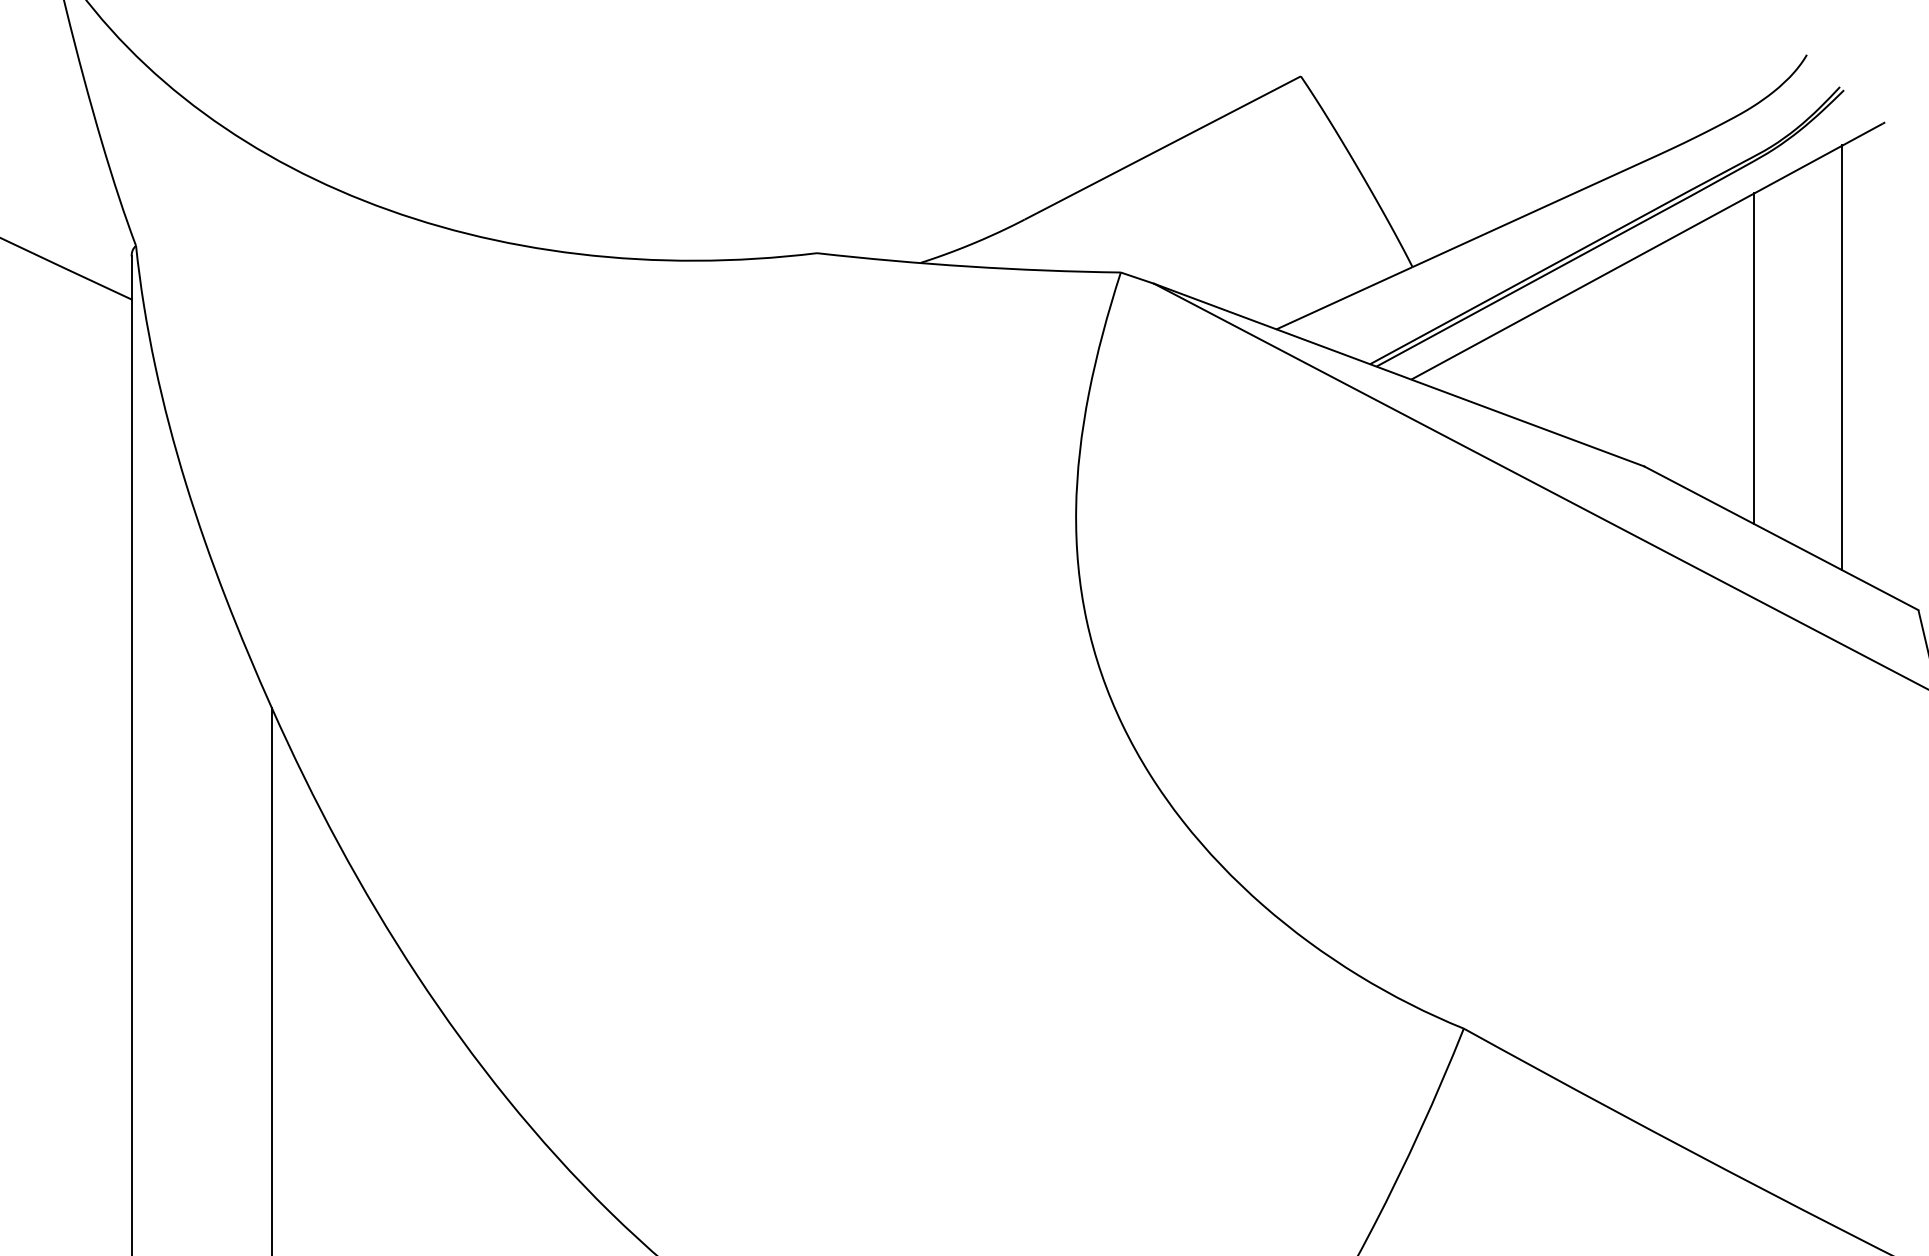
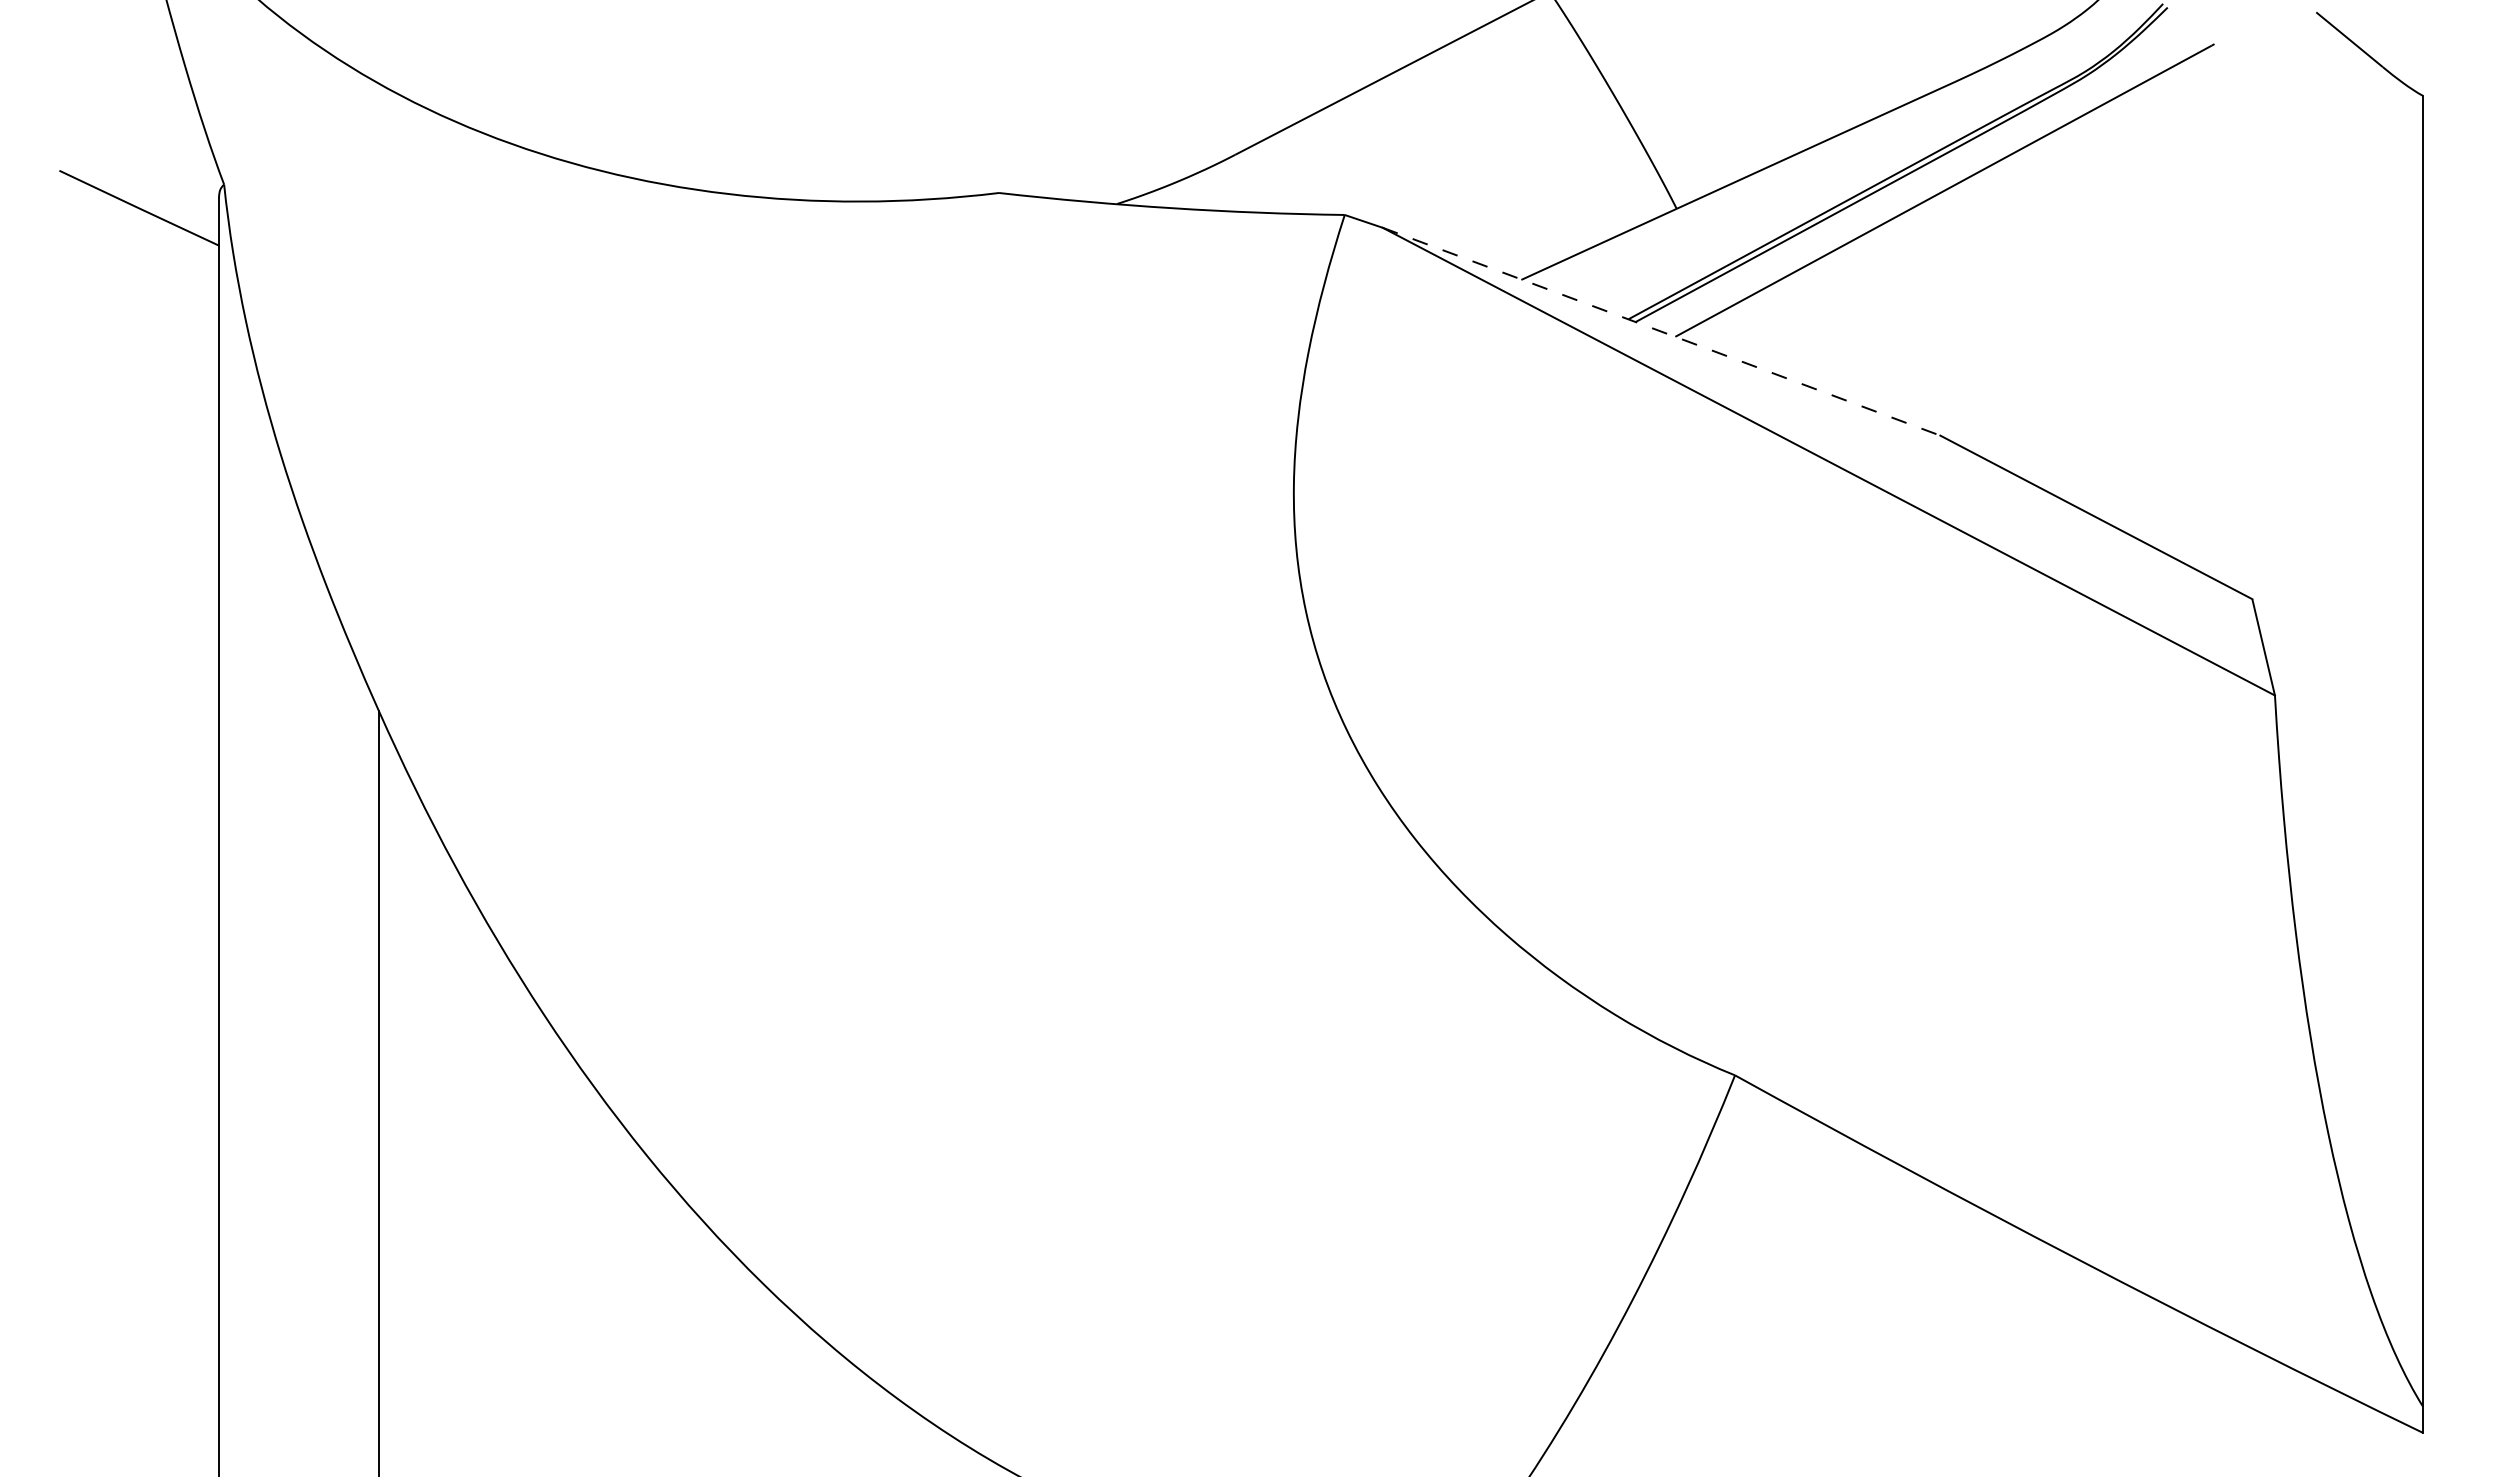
line: (1842, 357) -> (2165, 311), removed
line: (1754, 358) -> (2065, 312), removed
line: (1399, 374) -> (1661, 331), solid -> dashed

